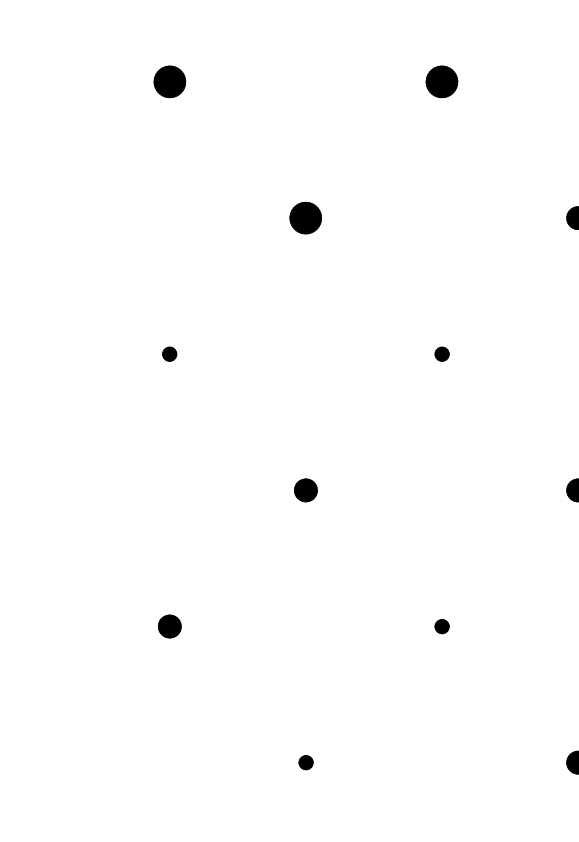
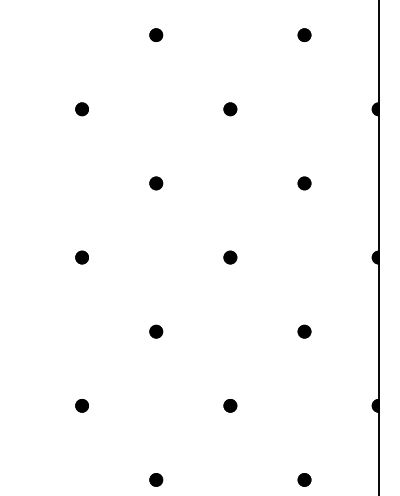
part: (168, 82) -> (81, 109), size x0.71
part: (442, 82) -> (230, 109), size x0.71
part: (306, 218) -> (156, 183), size x0.71
part: (168, 354) -> (81, 257), size x1.67
part: (442, 354) -> (230, 257), size x1.67
part: (442, 625) -> (230, 405), size x1.67
part: (306, 761) -> (156, 479), size x1.67

